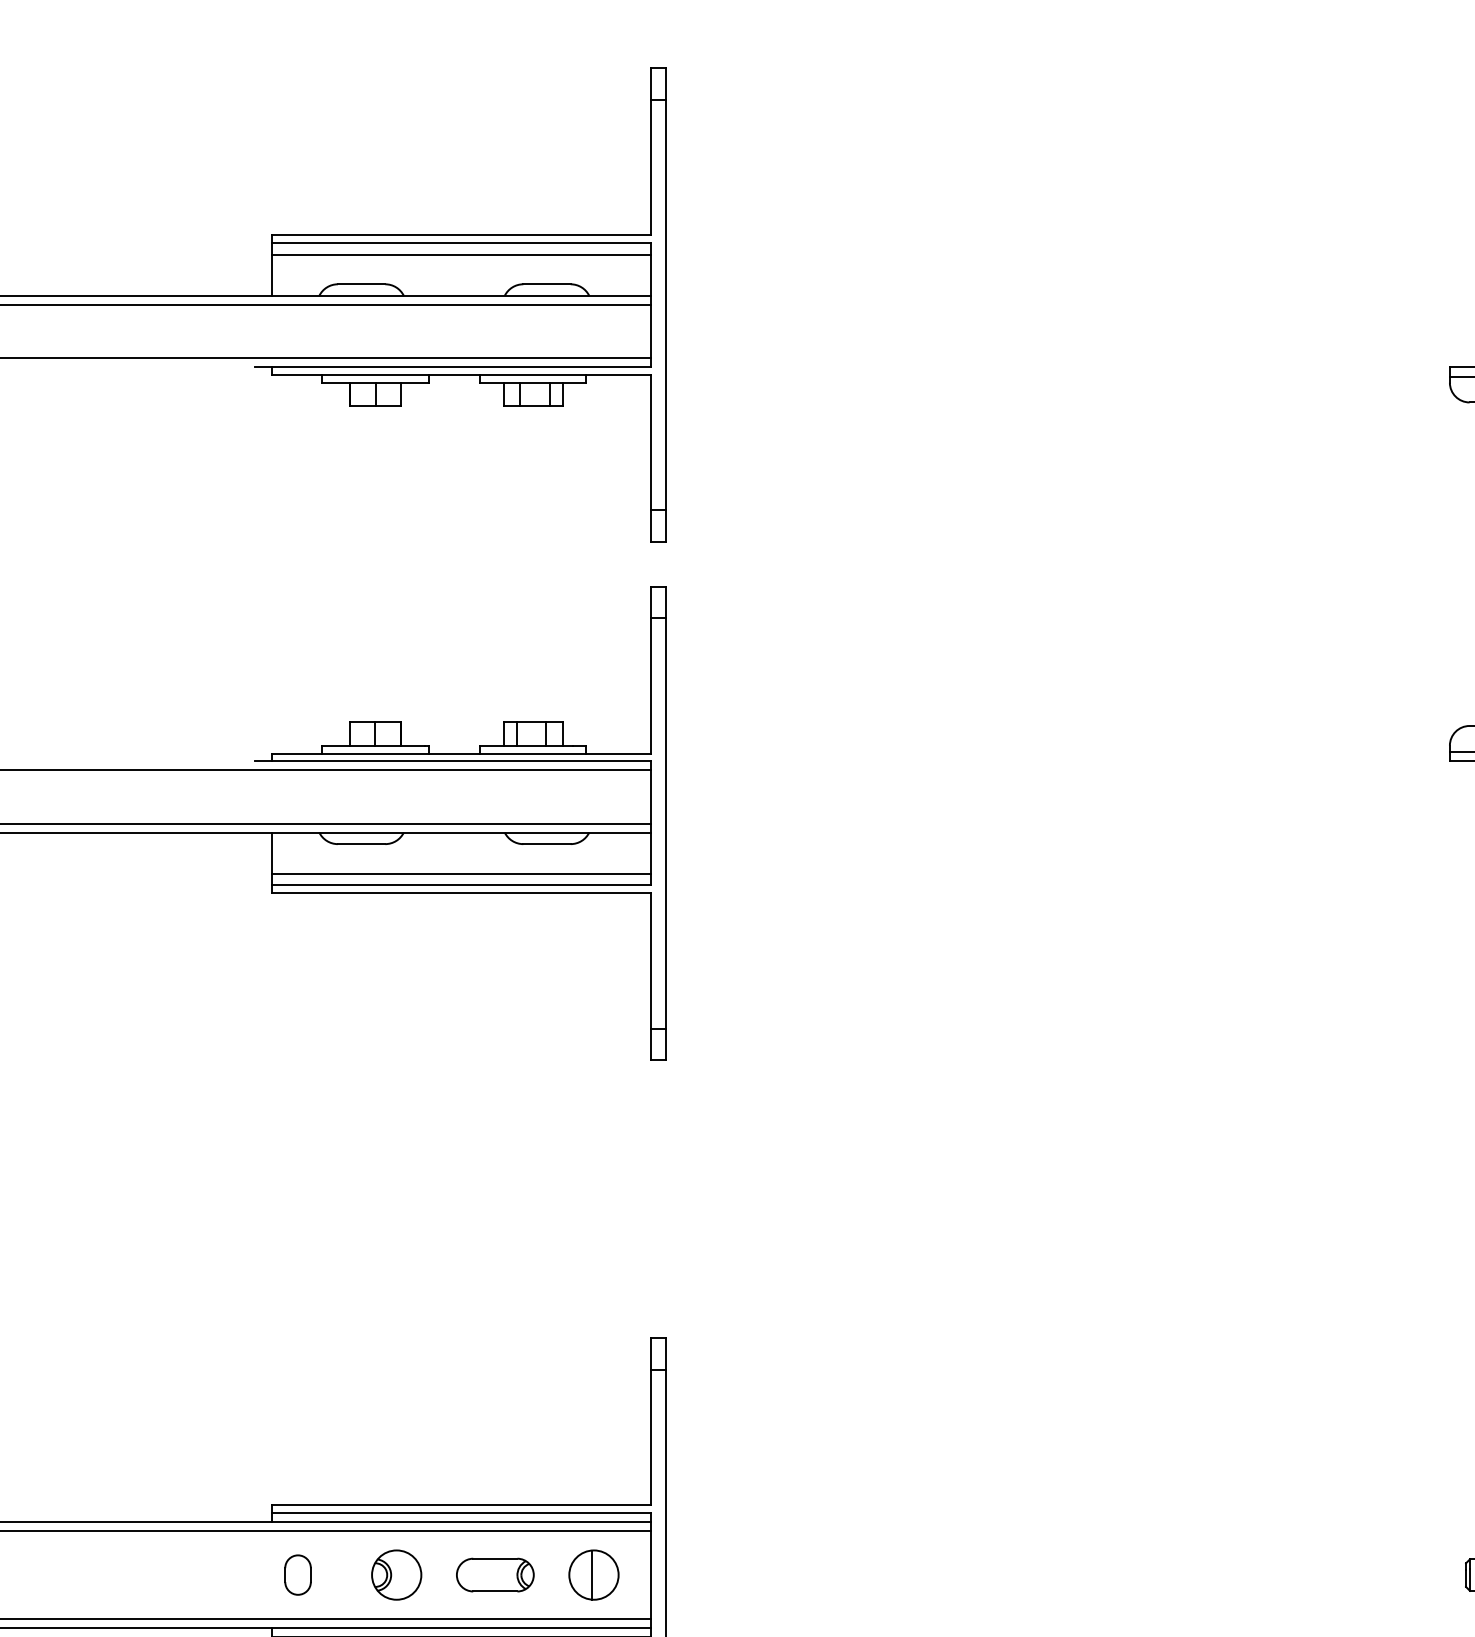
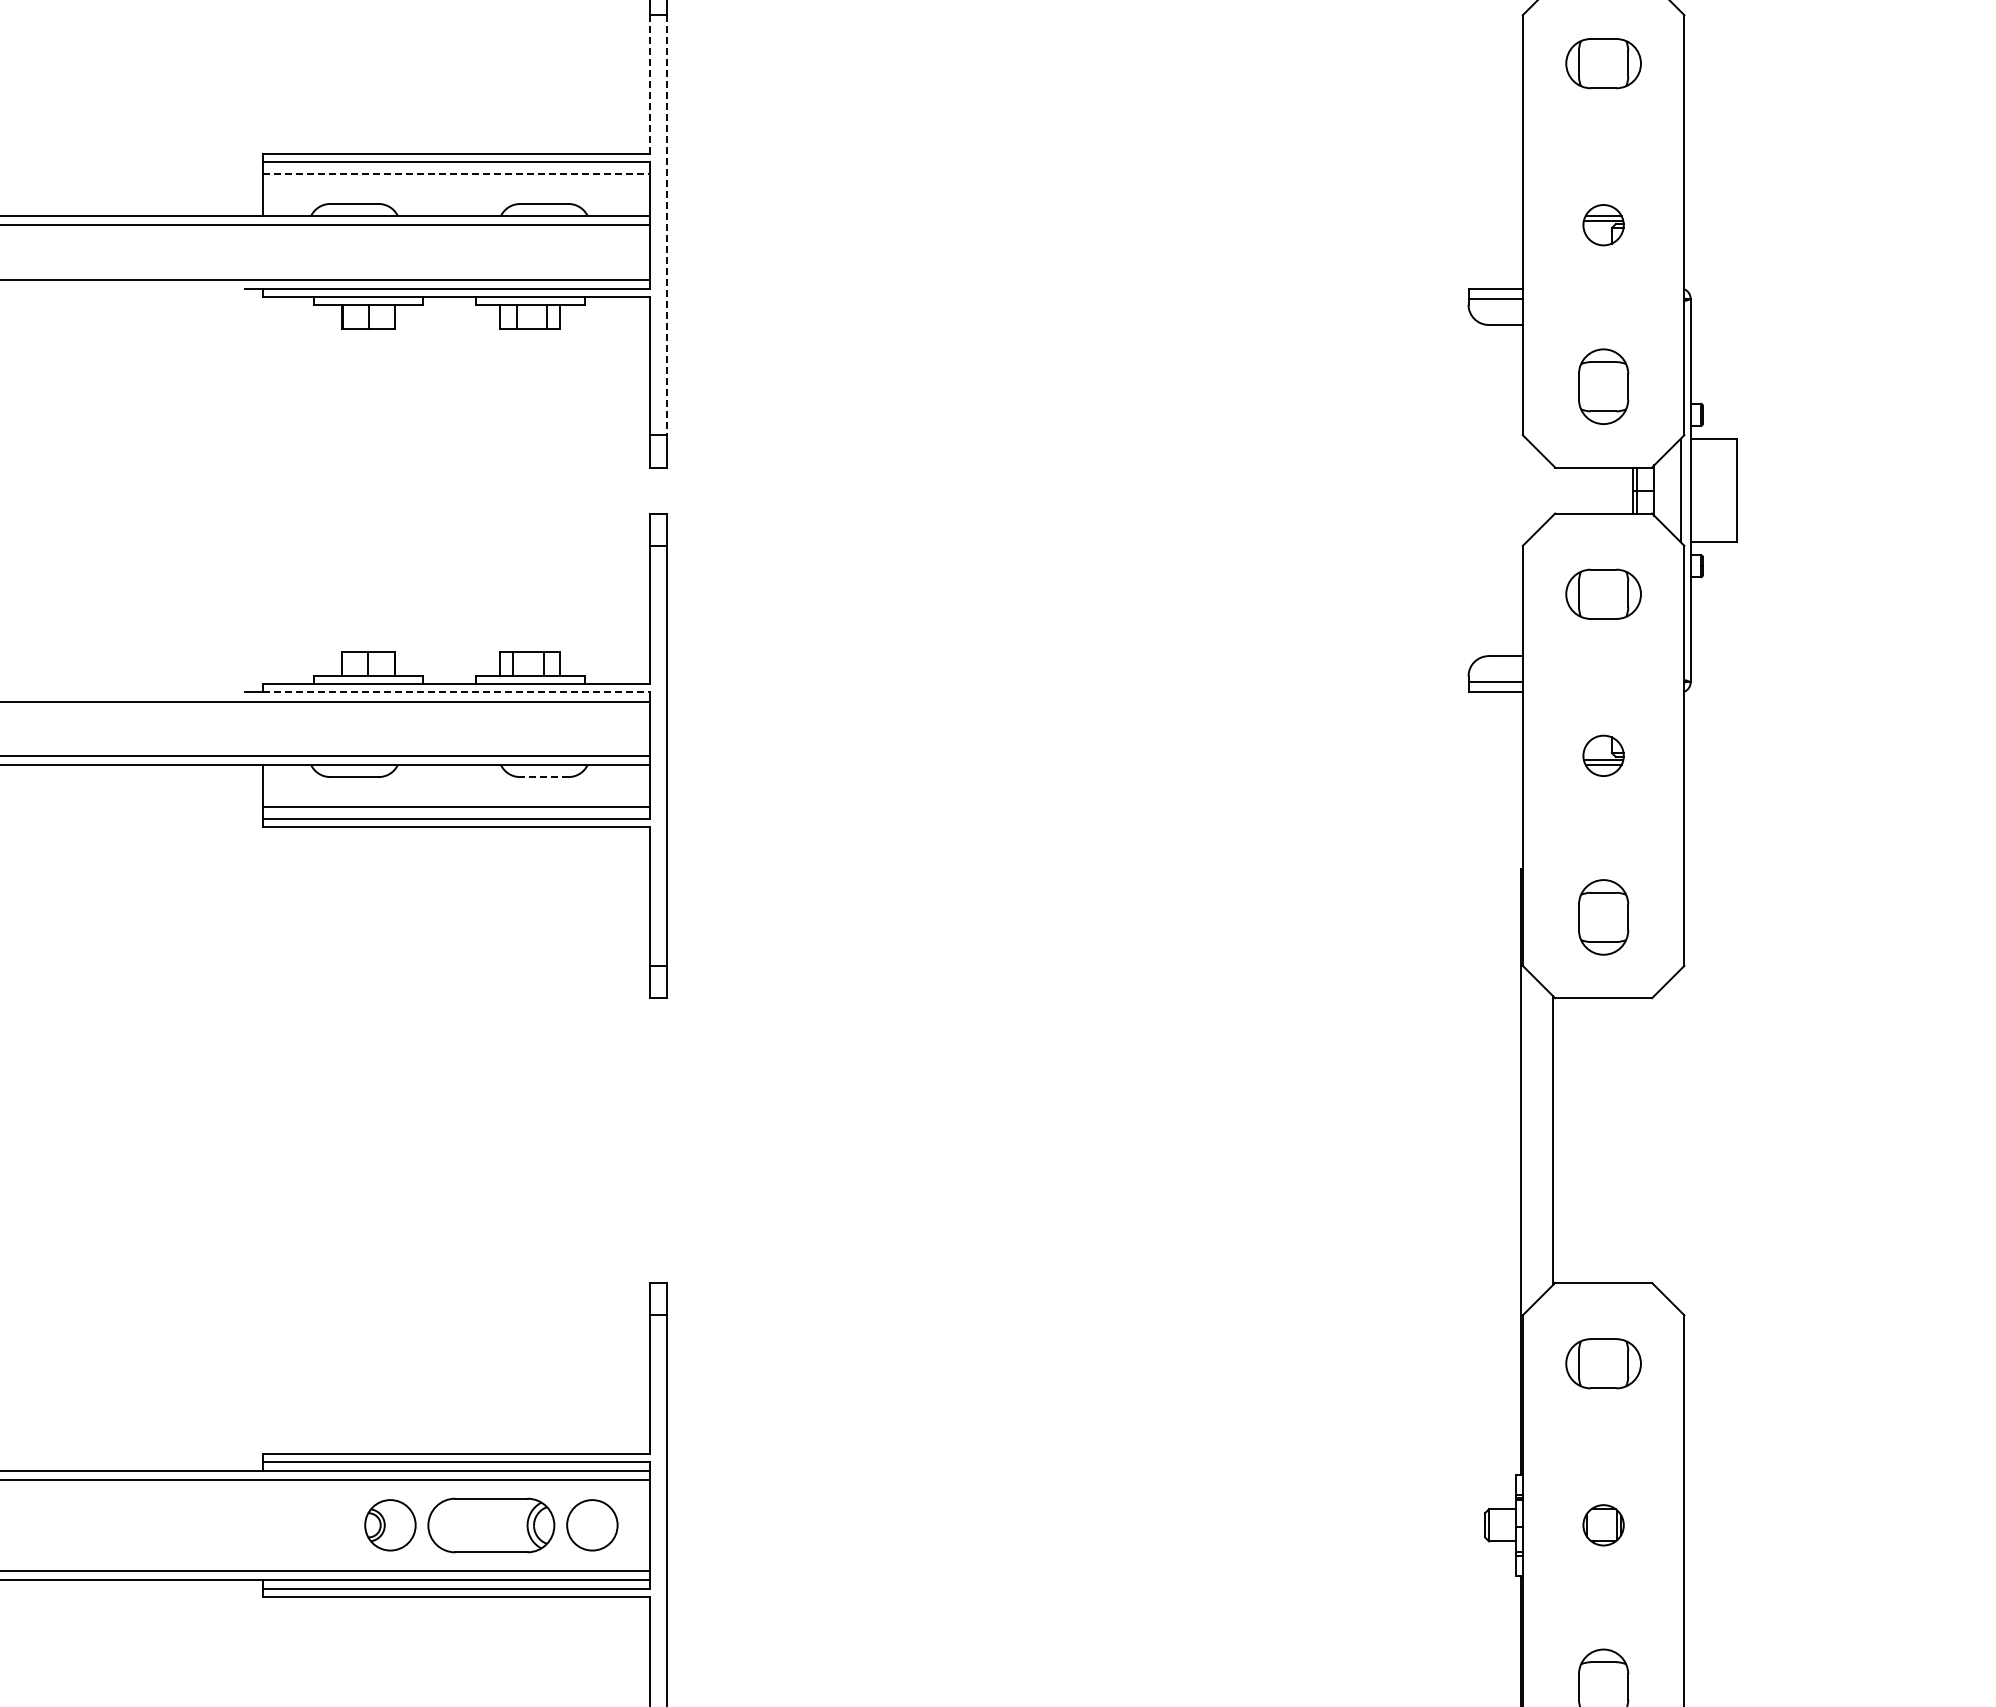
line: (650, 167) -> (650, 84), solid -> dashed
line: (461, 254) -> (456, 173), solid -> dashed
line: (666, 305) -> (666, 225), solid -> dashed
line: (461, 761) -> (456, 692), solid -> dashed
line: (546, 844) -> (543, 777), solid -> dashed
part: (495, 1574) -> (491, 1524), size x1.6
part: (298, 1575) -> (289, 1525), removed
line: (592, 1575) -> (590, 1525), removed

